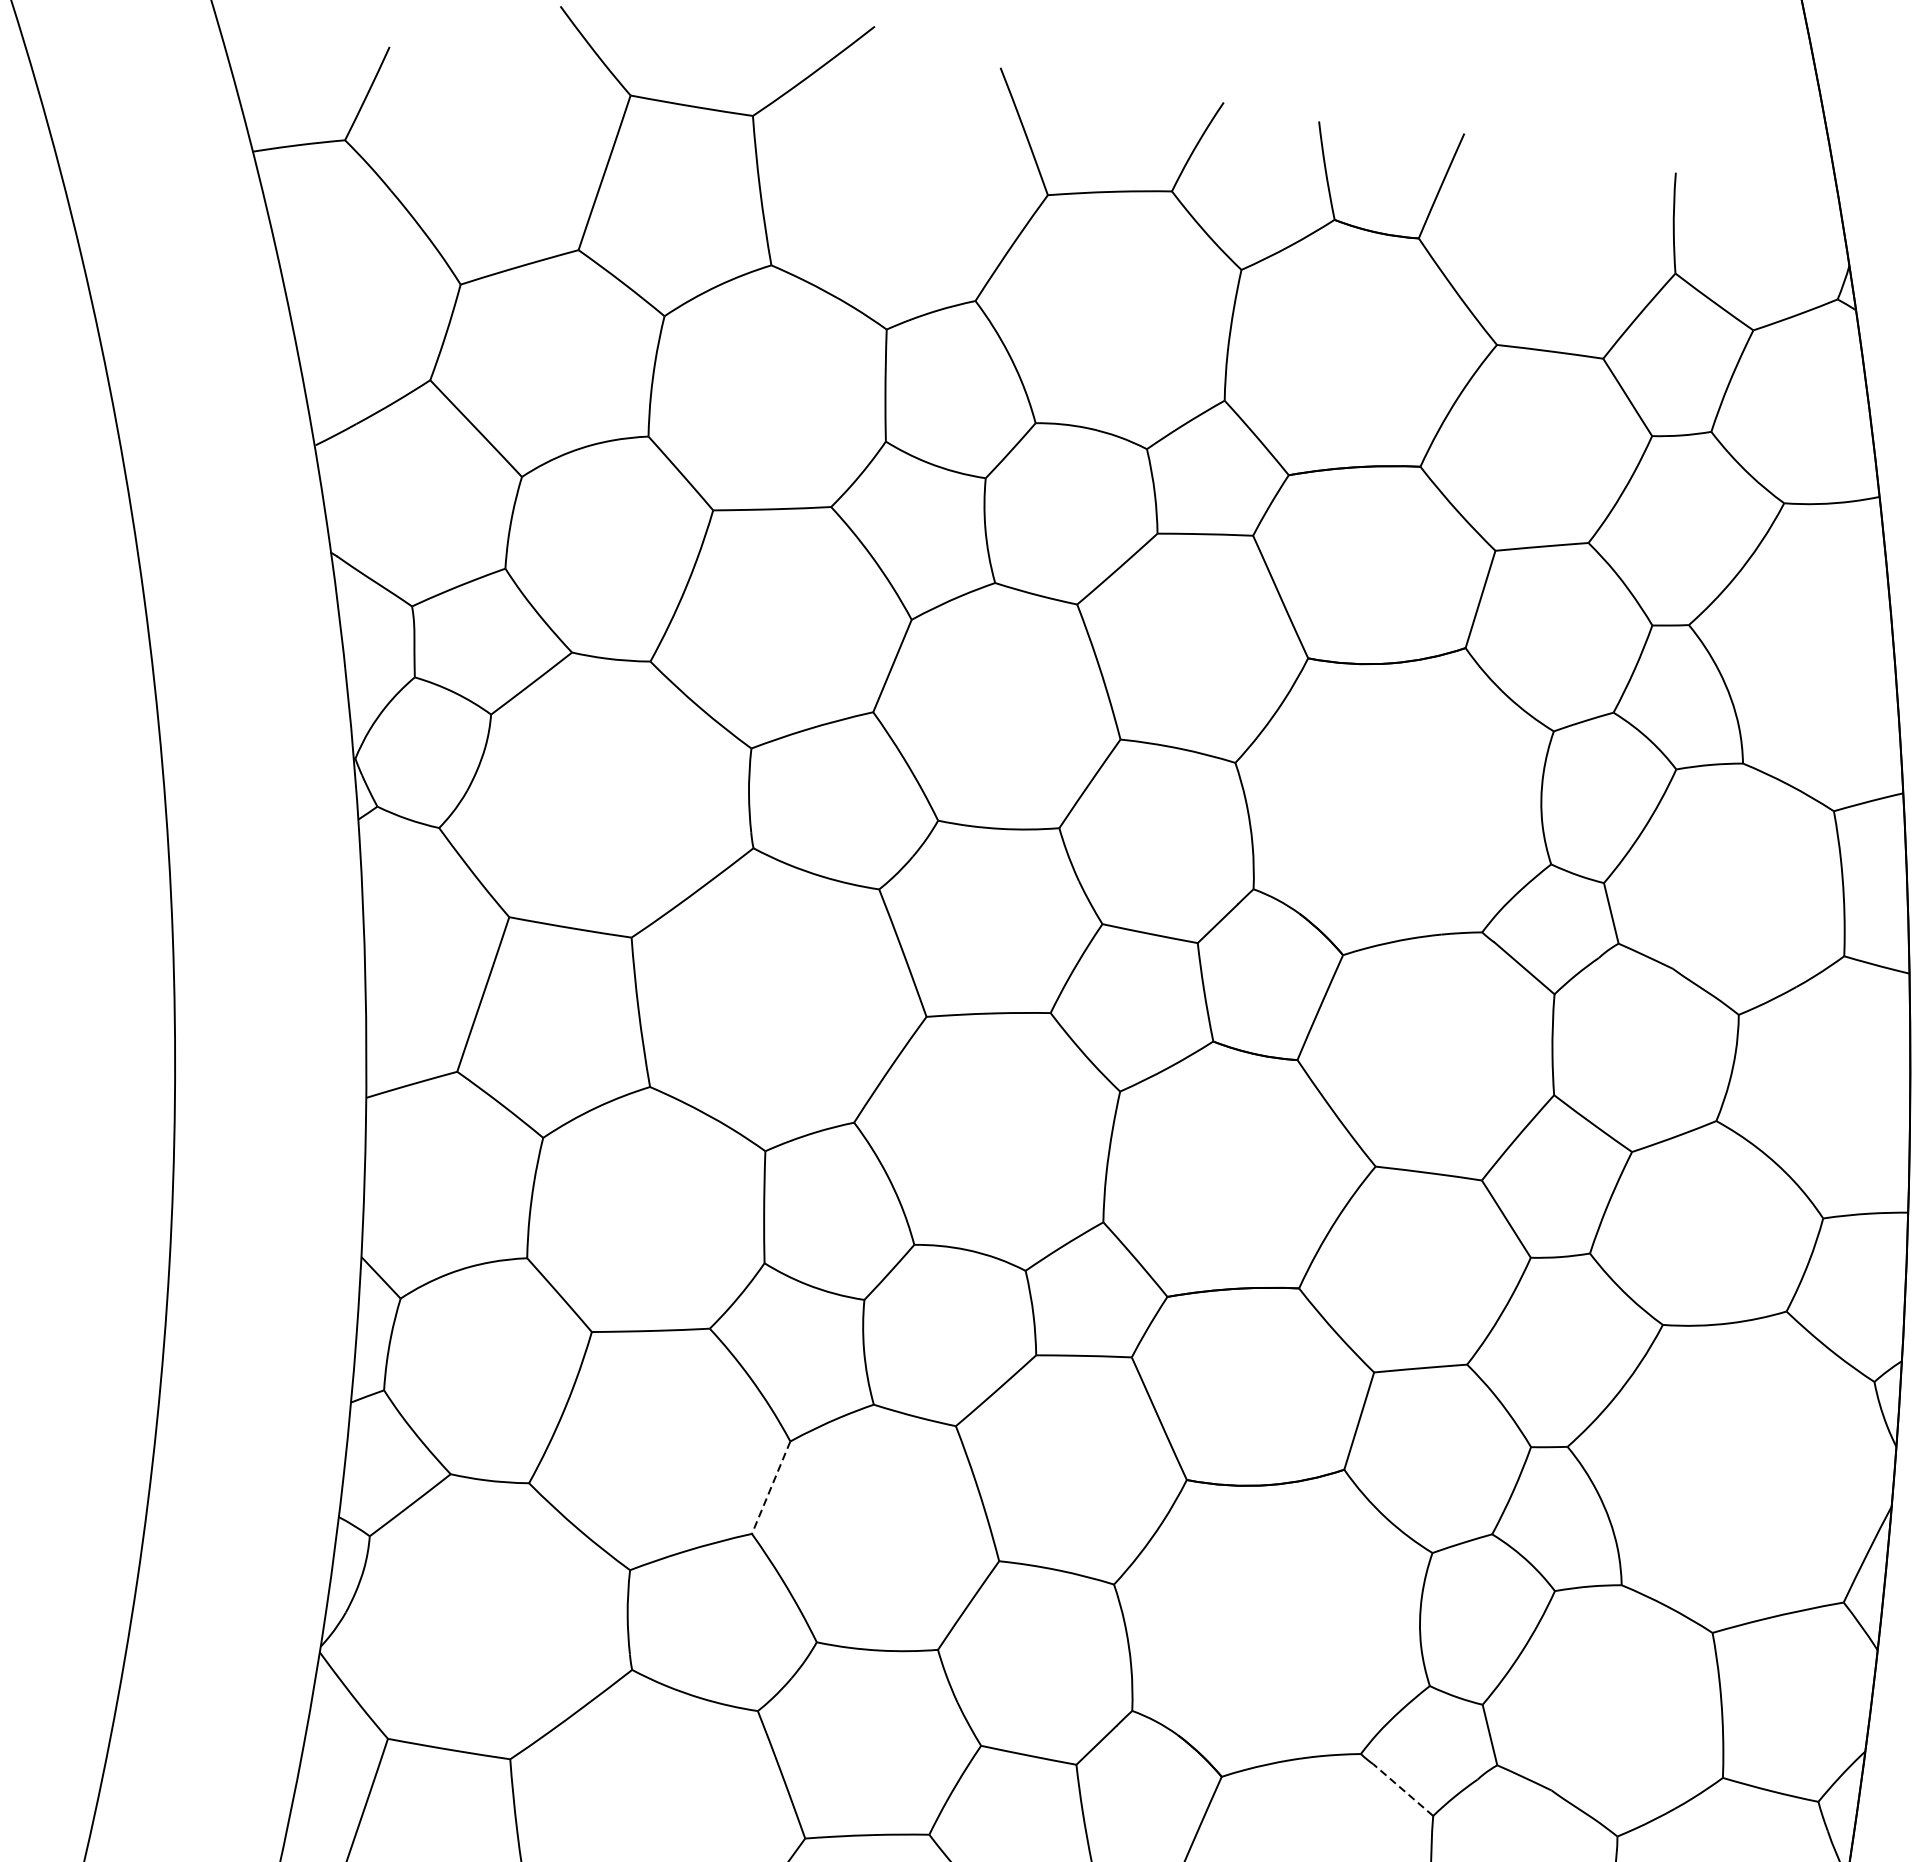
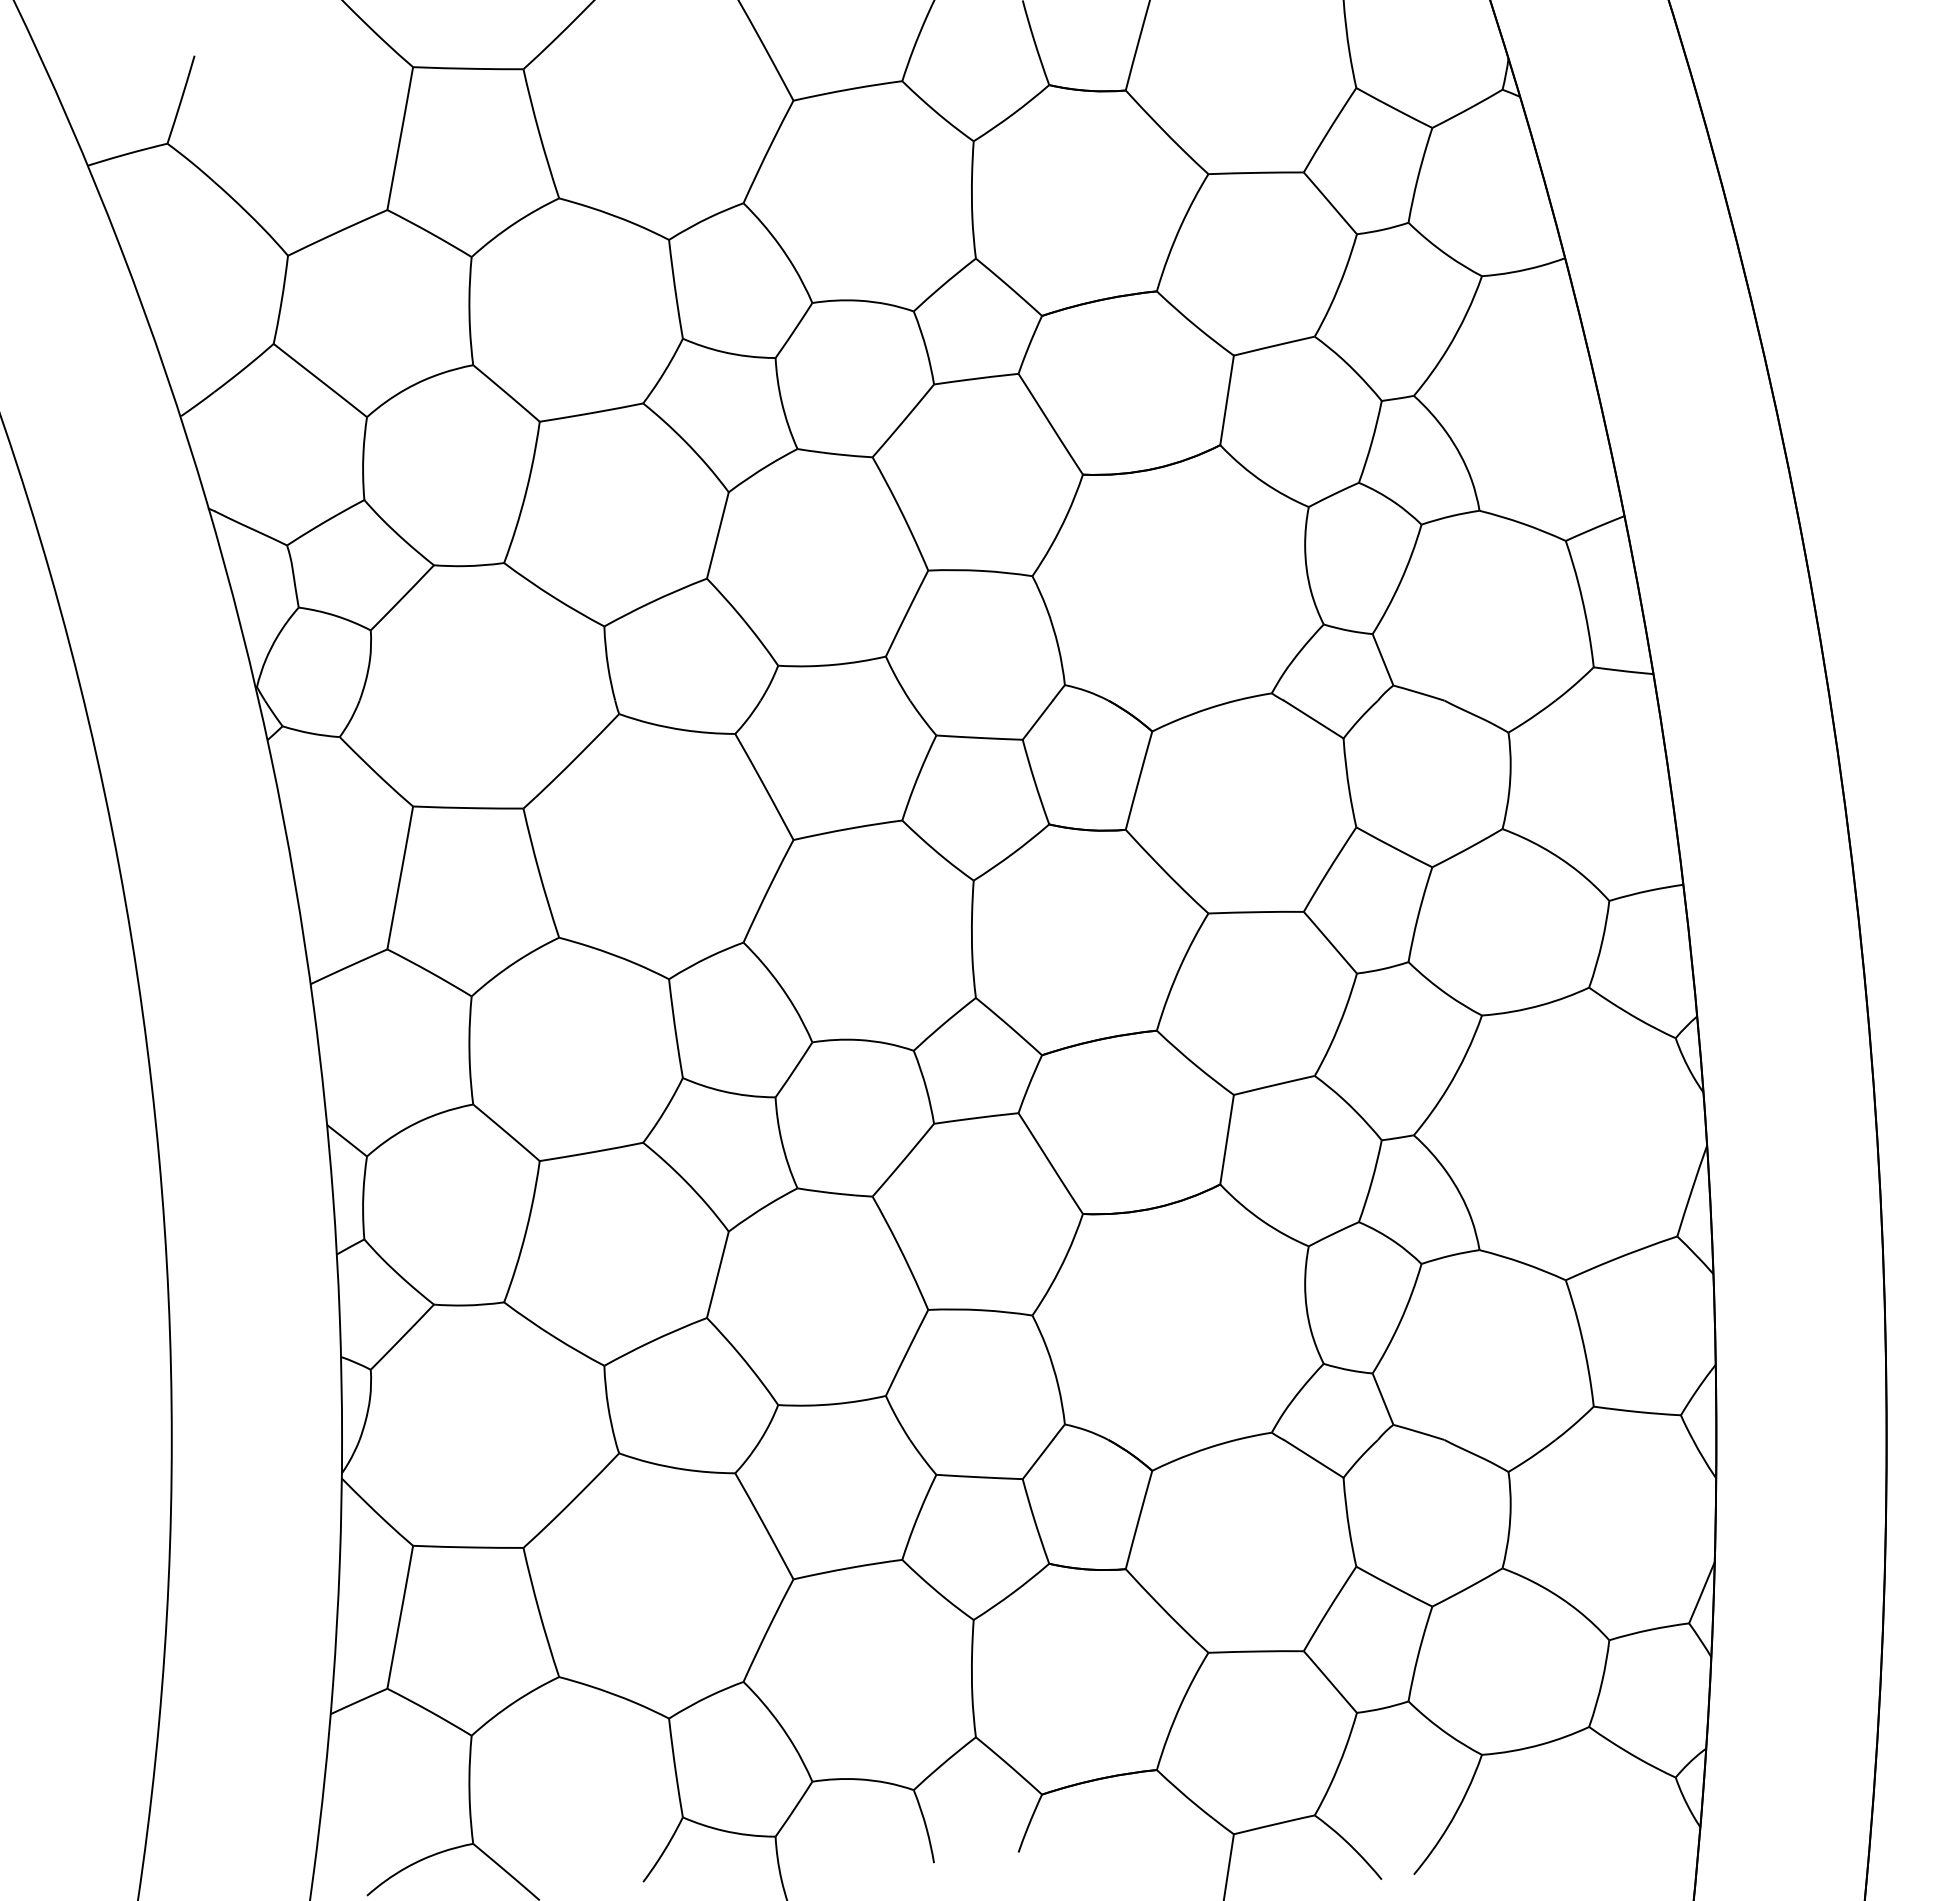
line: (770, 1487) -> (717, 1274), dashed -> solid
line: (1402, 1789) -> (1313, 1458), dashed -> solid

